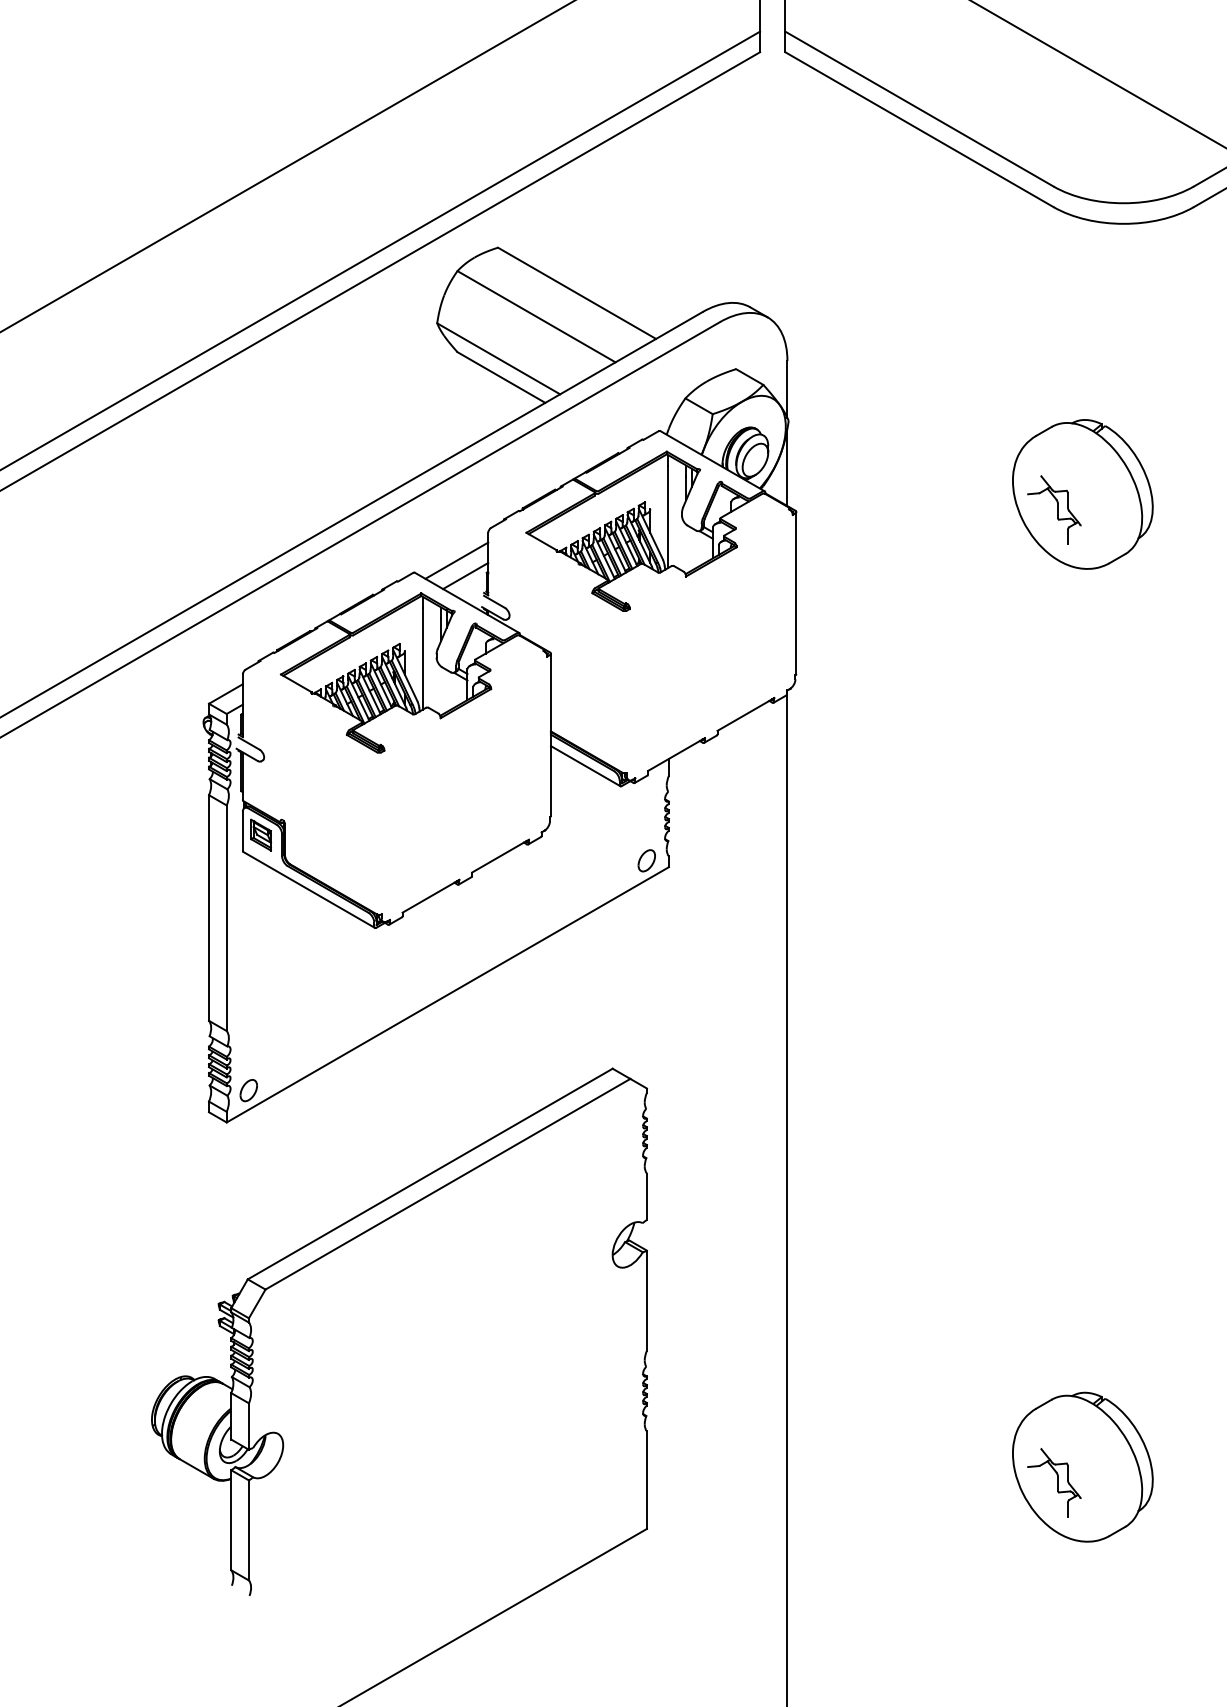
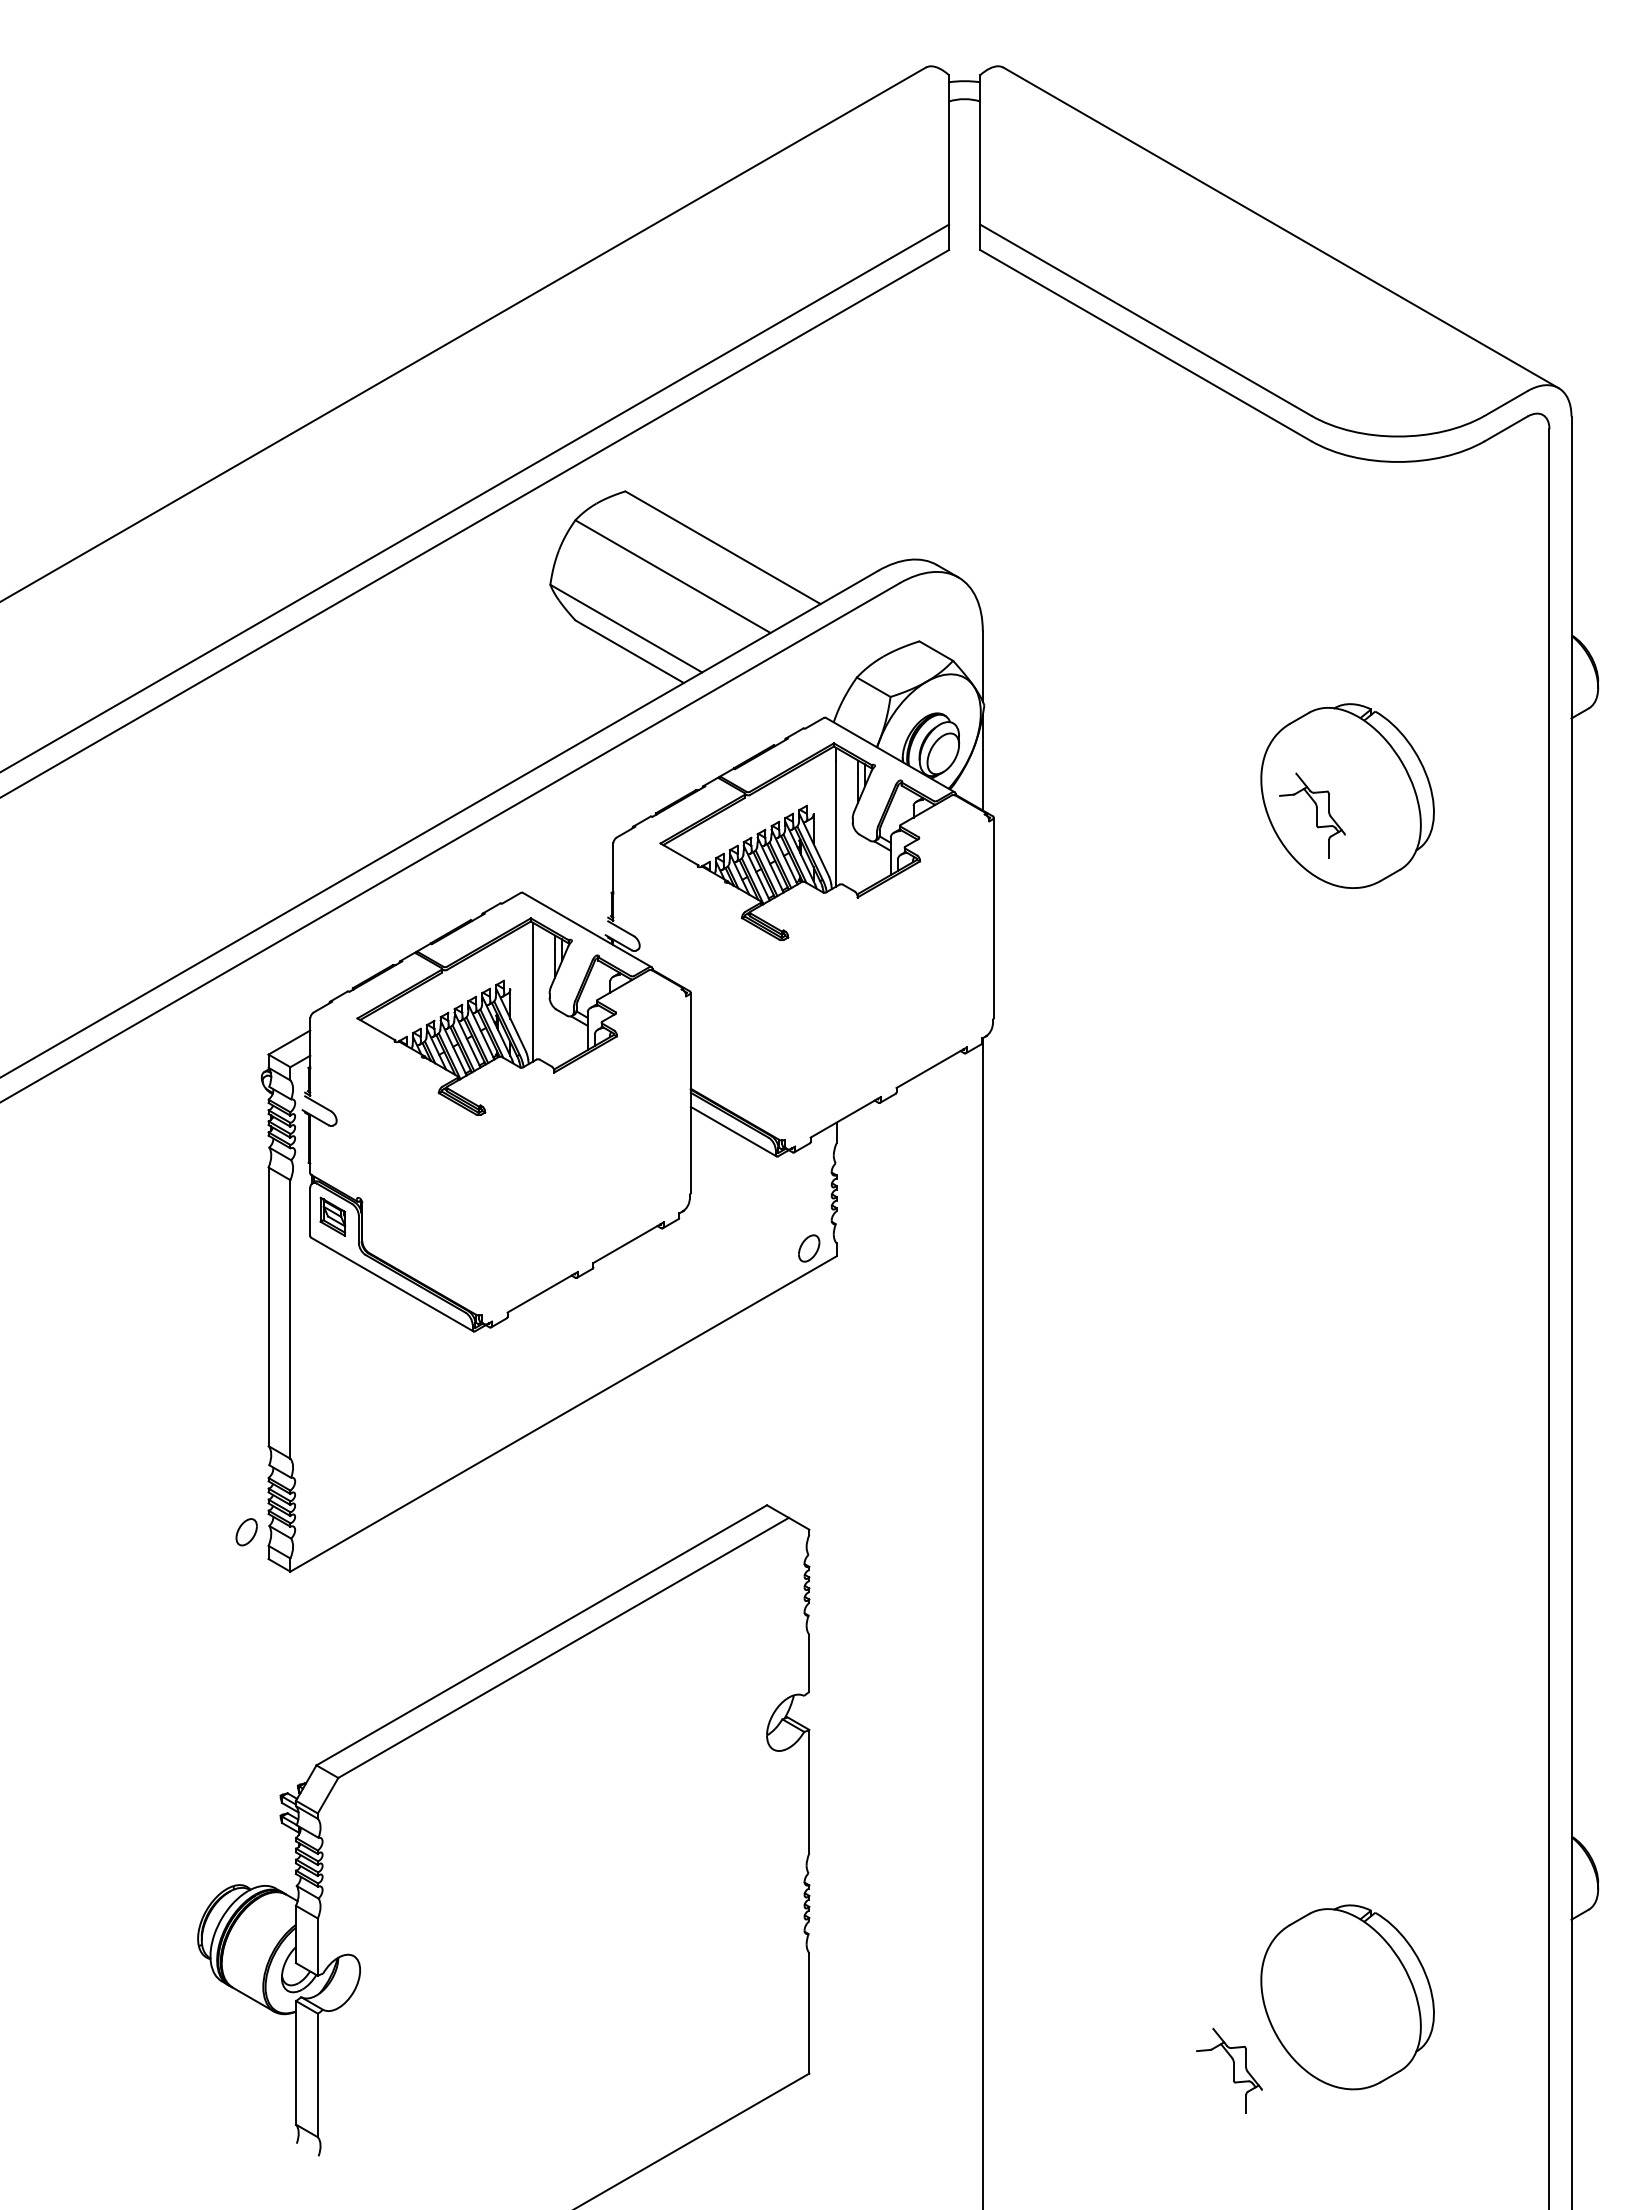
line: (456, 560) -> (574, 877), removed
line: (465, 575) -> (585, 896), removed
part: (248, 1090) -> (246, 1532), moved
part: (1054, 1482) -> (1229, 2070), moved

